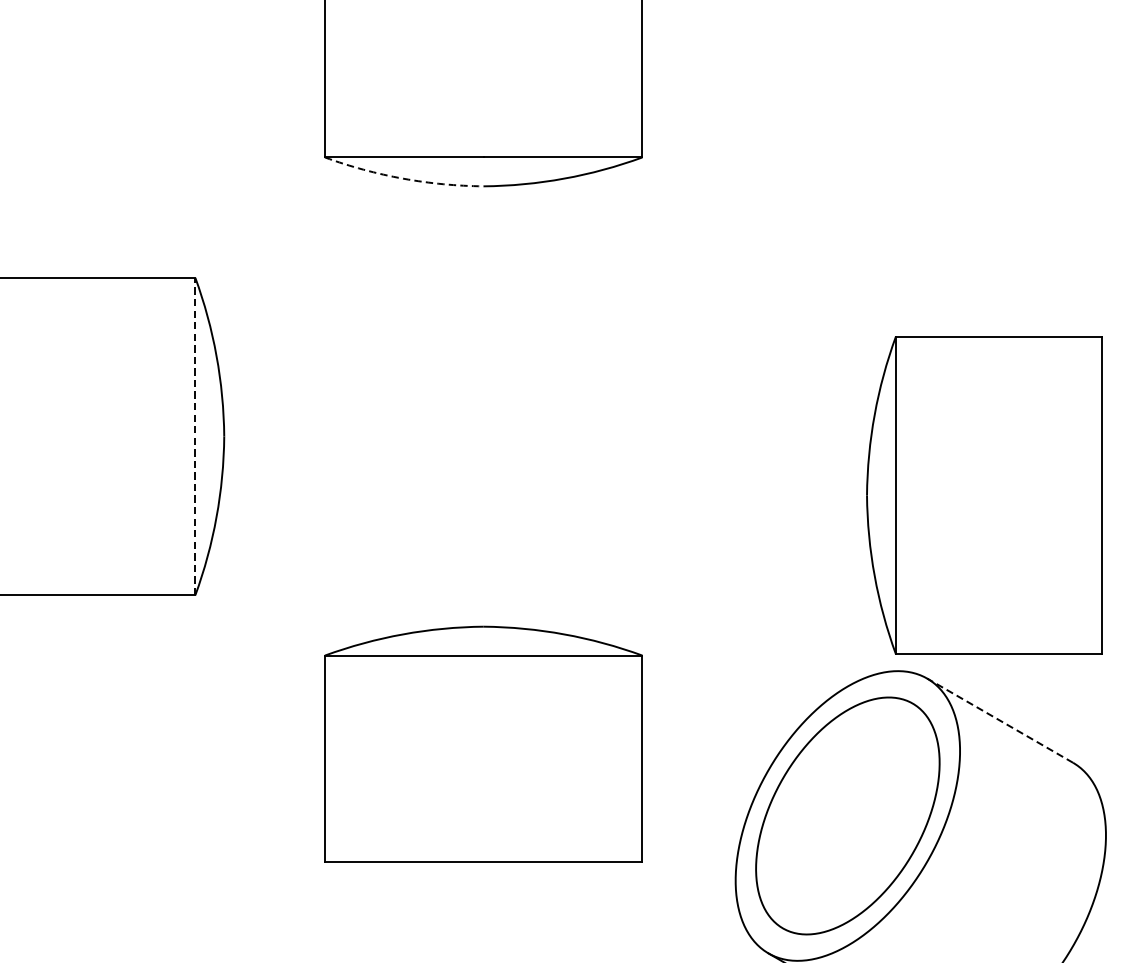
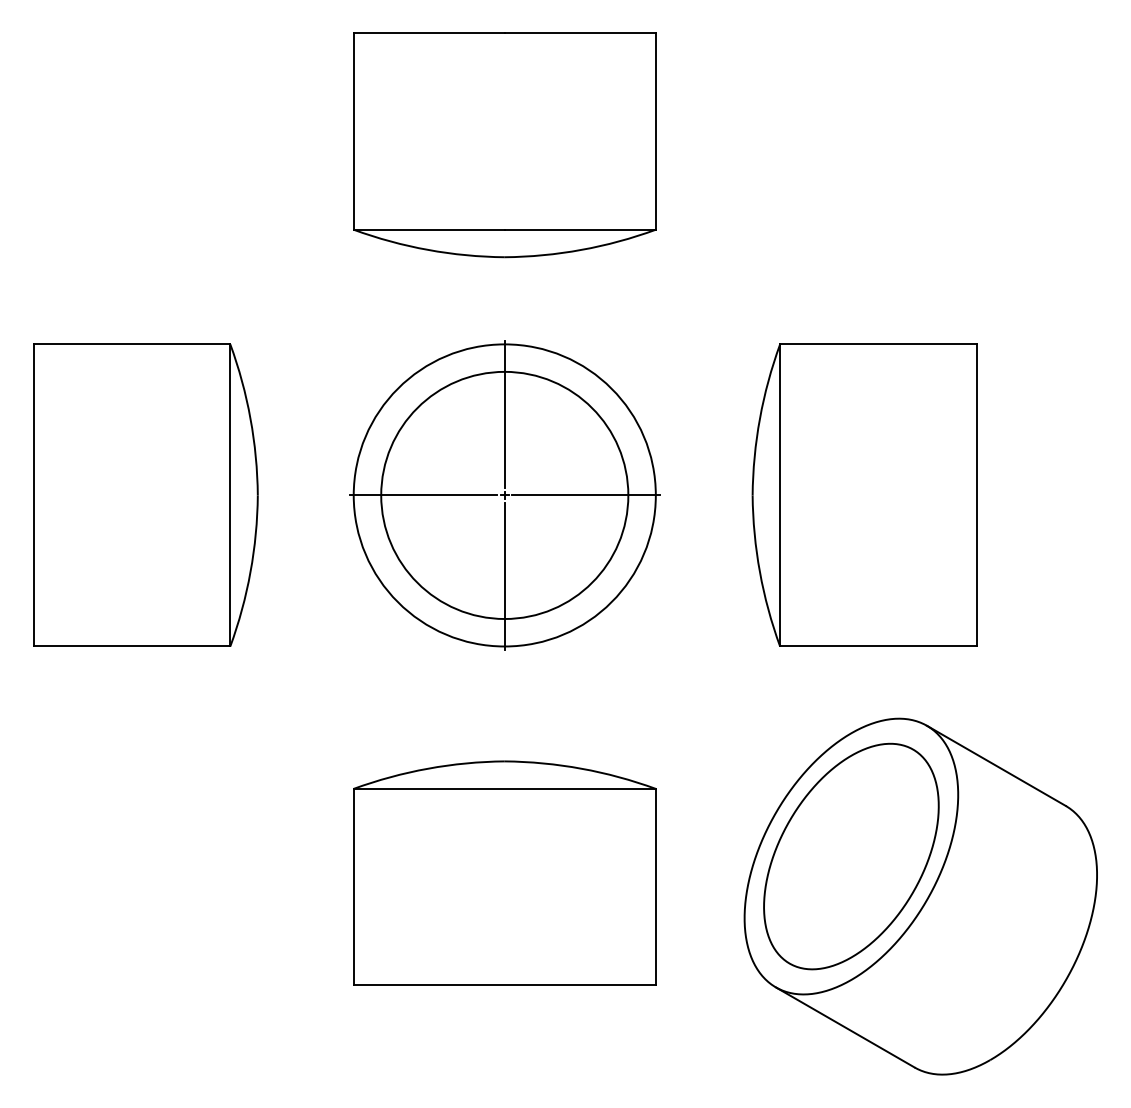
arc: (403, 178) -> (428, 249), dashed -> solid
line: (195, 435) -> (230, 494), dashed -> solid
part: (483, 436) -> (504, 495), added
part: (984, 494) -> (864, 494), moved
line: (999, 720) -> (995, 765), dashed -> solid
part: (483, 743) -> (504, 872), moved

